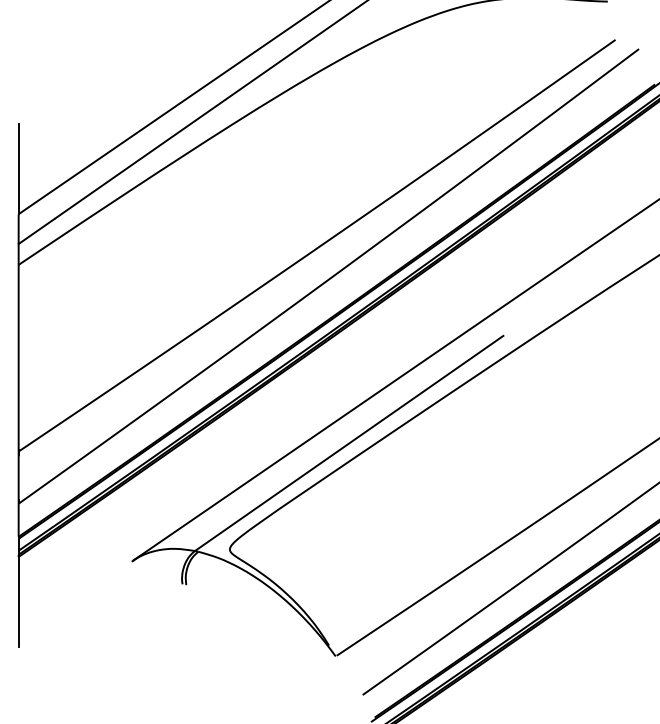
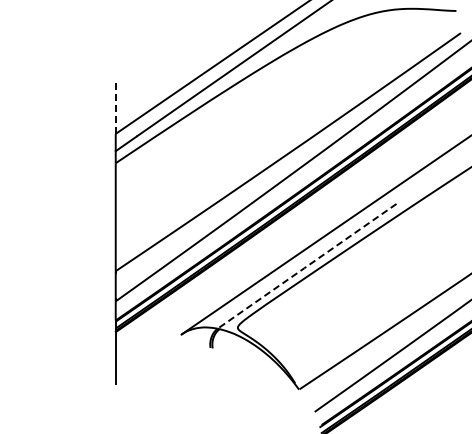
line: (18, 168) -> (115, 107), solid -> dashed
line: (348, 443) -> (306, 266), solid -> dashed

